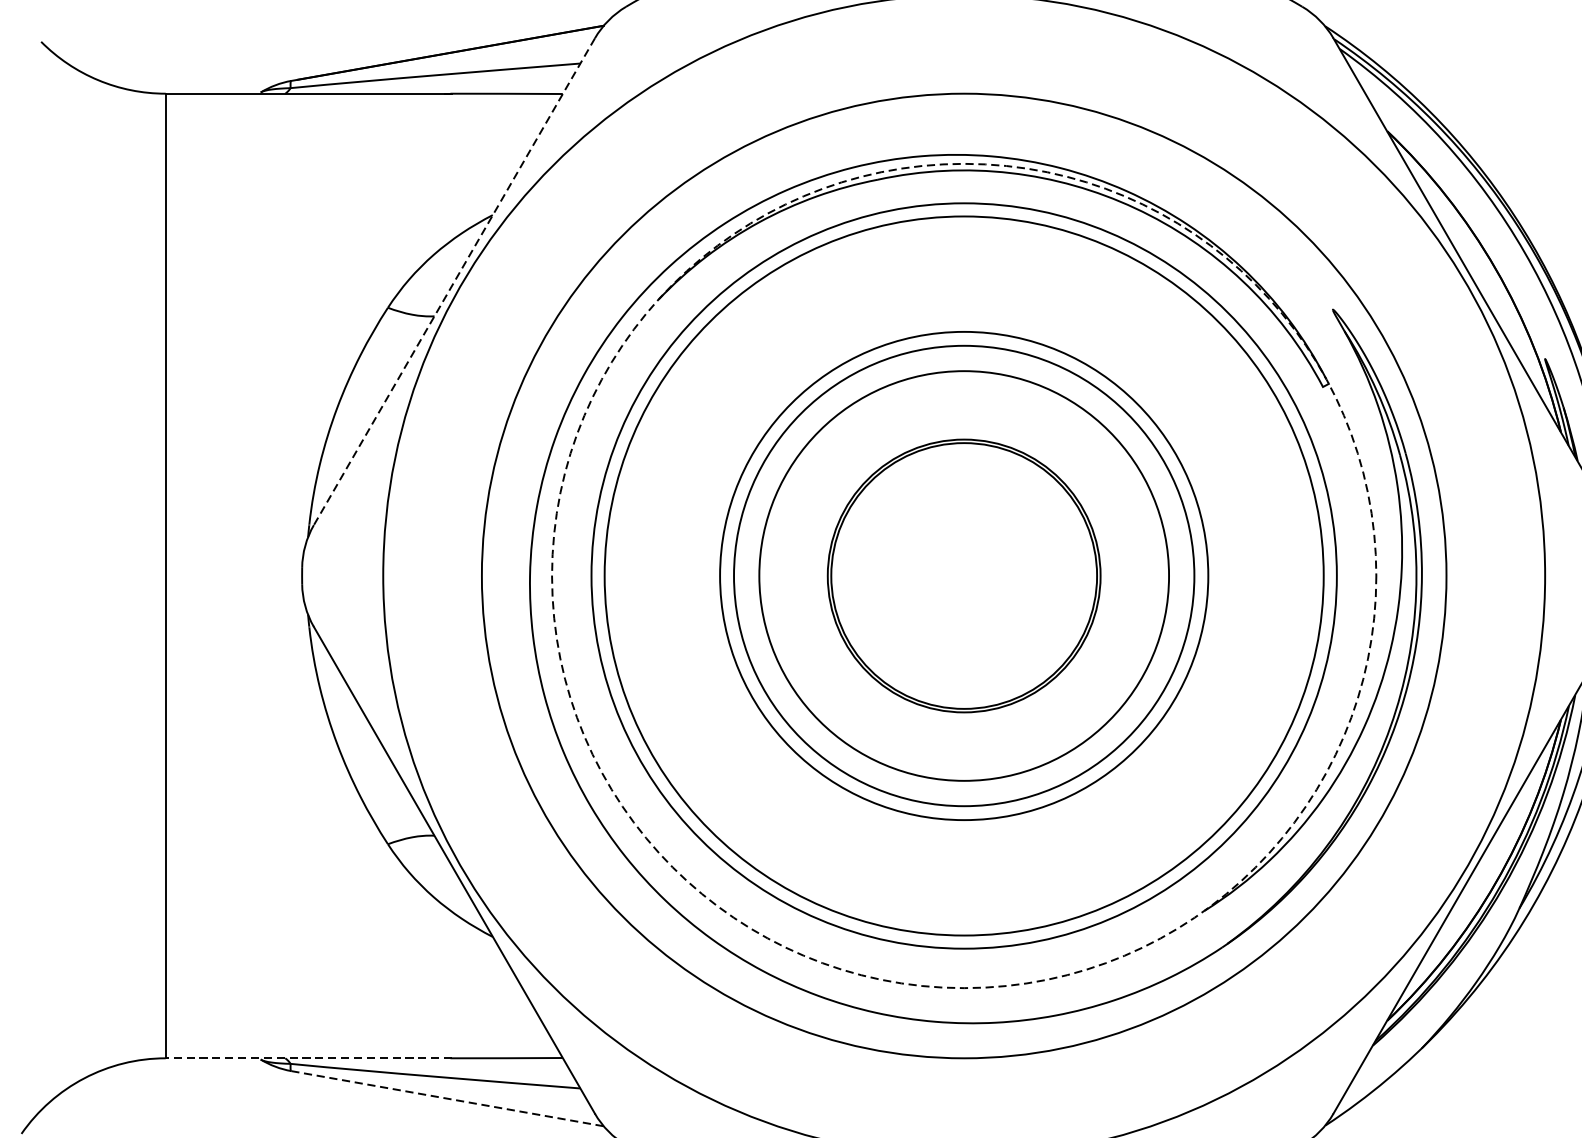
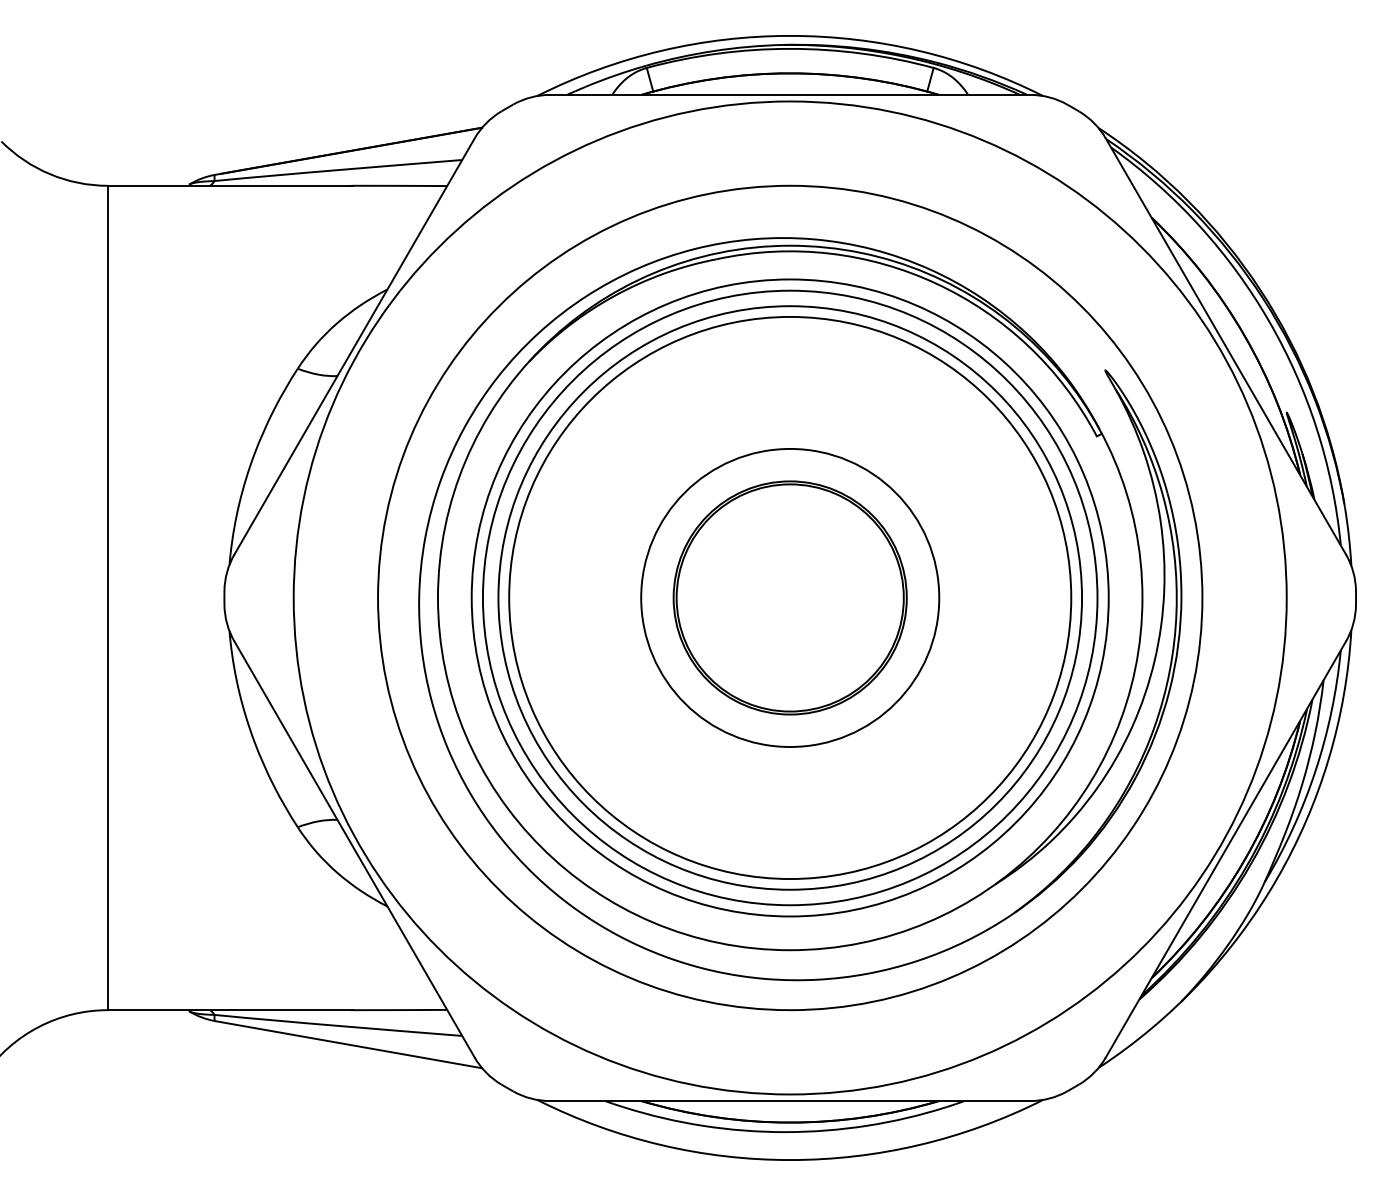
line: (454, 281) -> (354, 346), dashed -> solid
circle: (964, 575) -> (790, 597), dashed -> solid
circle: (964, 575) -> (790, 597), size x0.71
circle: (964, 575) -> (790, 597), size x1.43
circle: (964, 575) -> (790, 597), size x1.67
line: (308, 1058) -> (229, 1010), dashed -> solid
line: (447, 1098) -> (348, 1044), dashed -> solid

